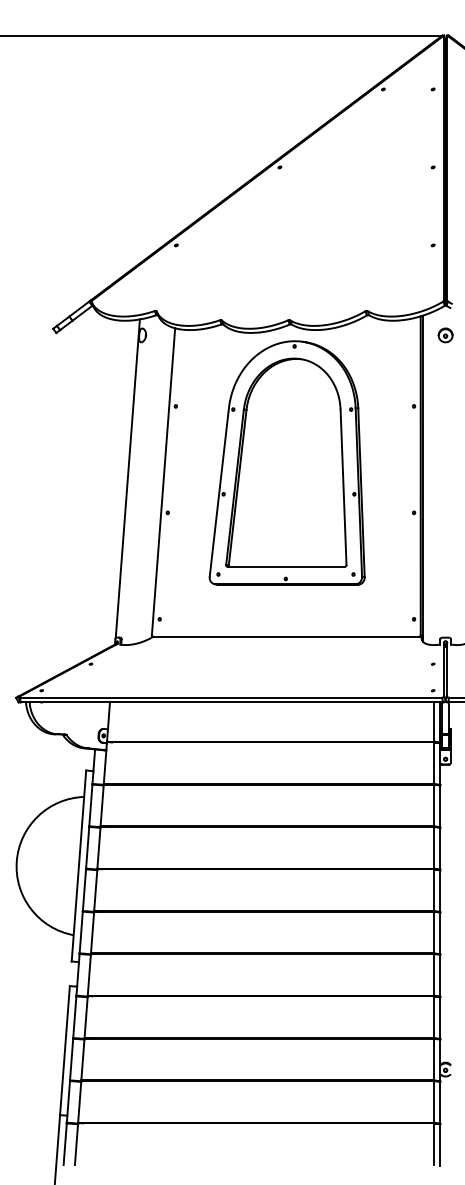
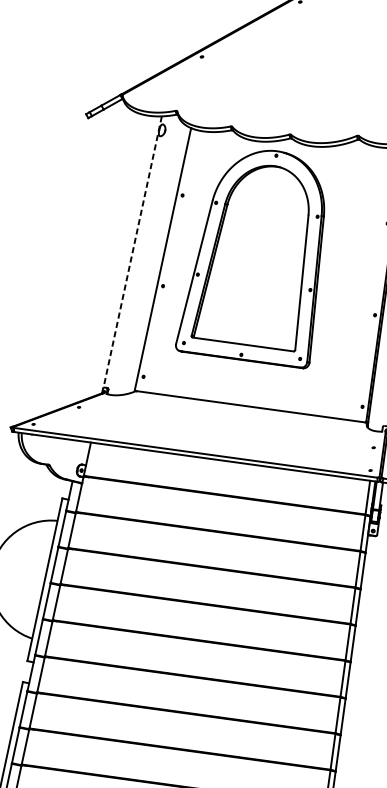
part: (286, 462) -> (255, 254), moved
line: (127, 478) -> (132, 251), solid -> dashed

